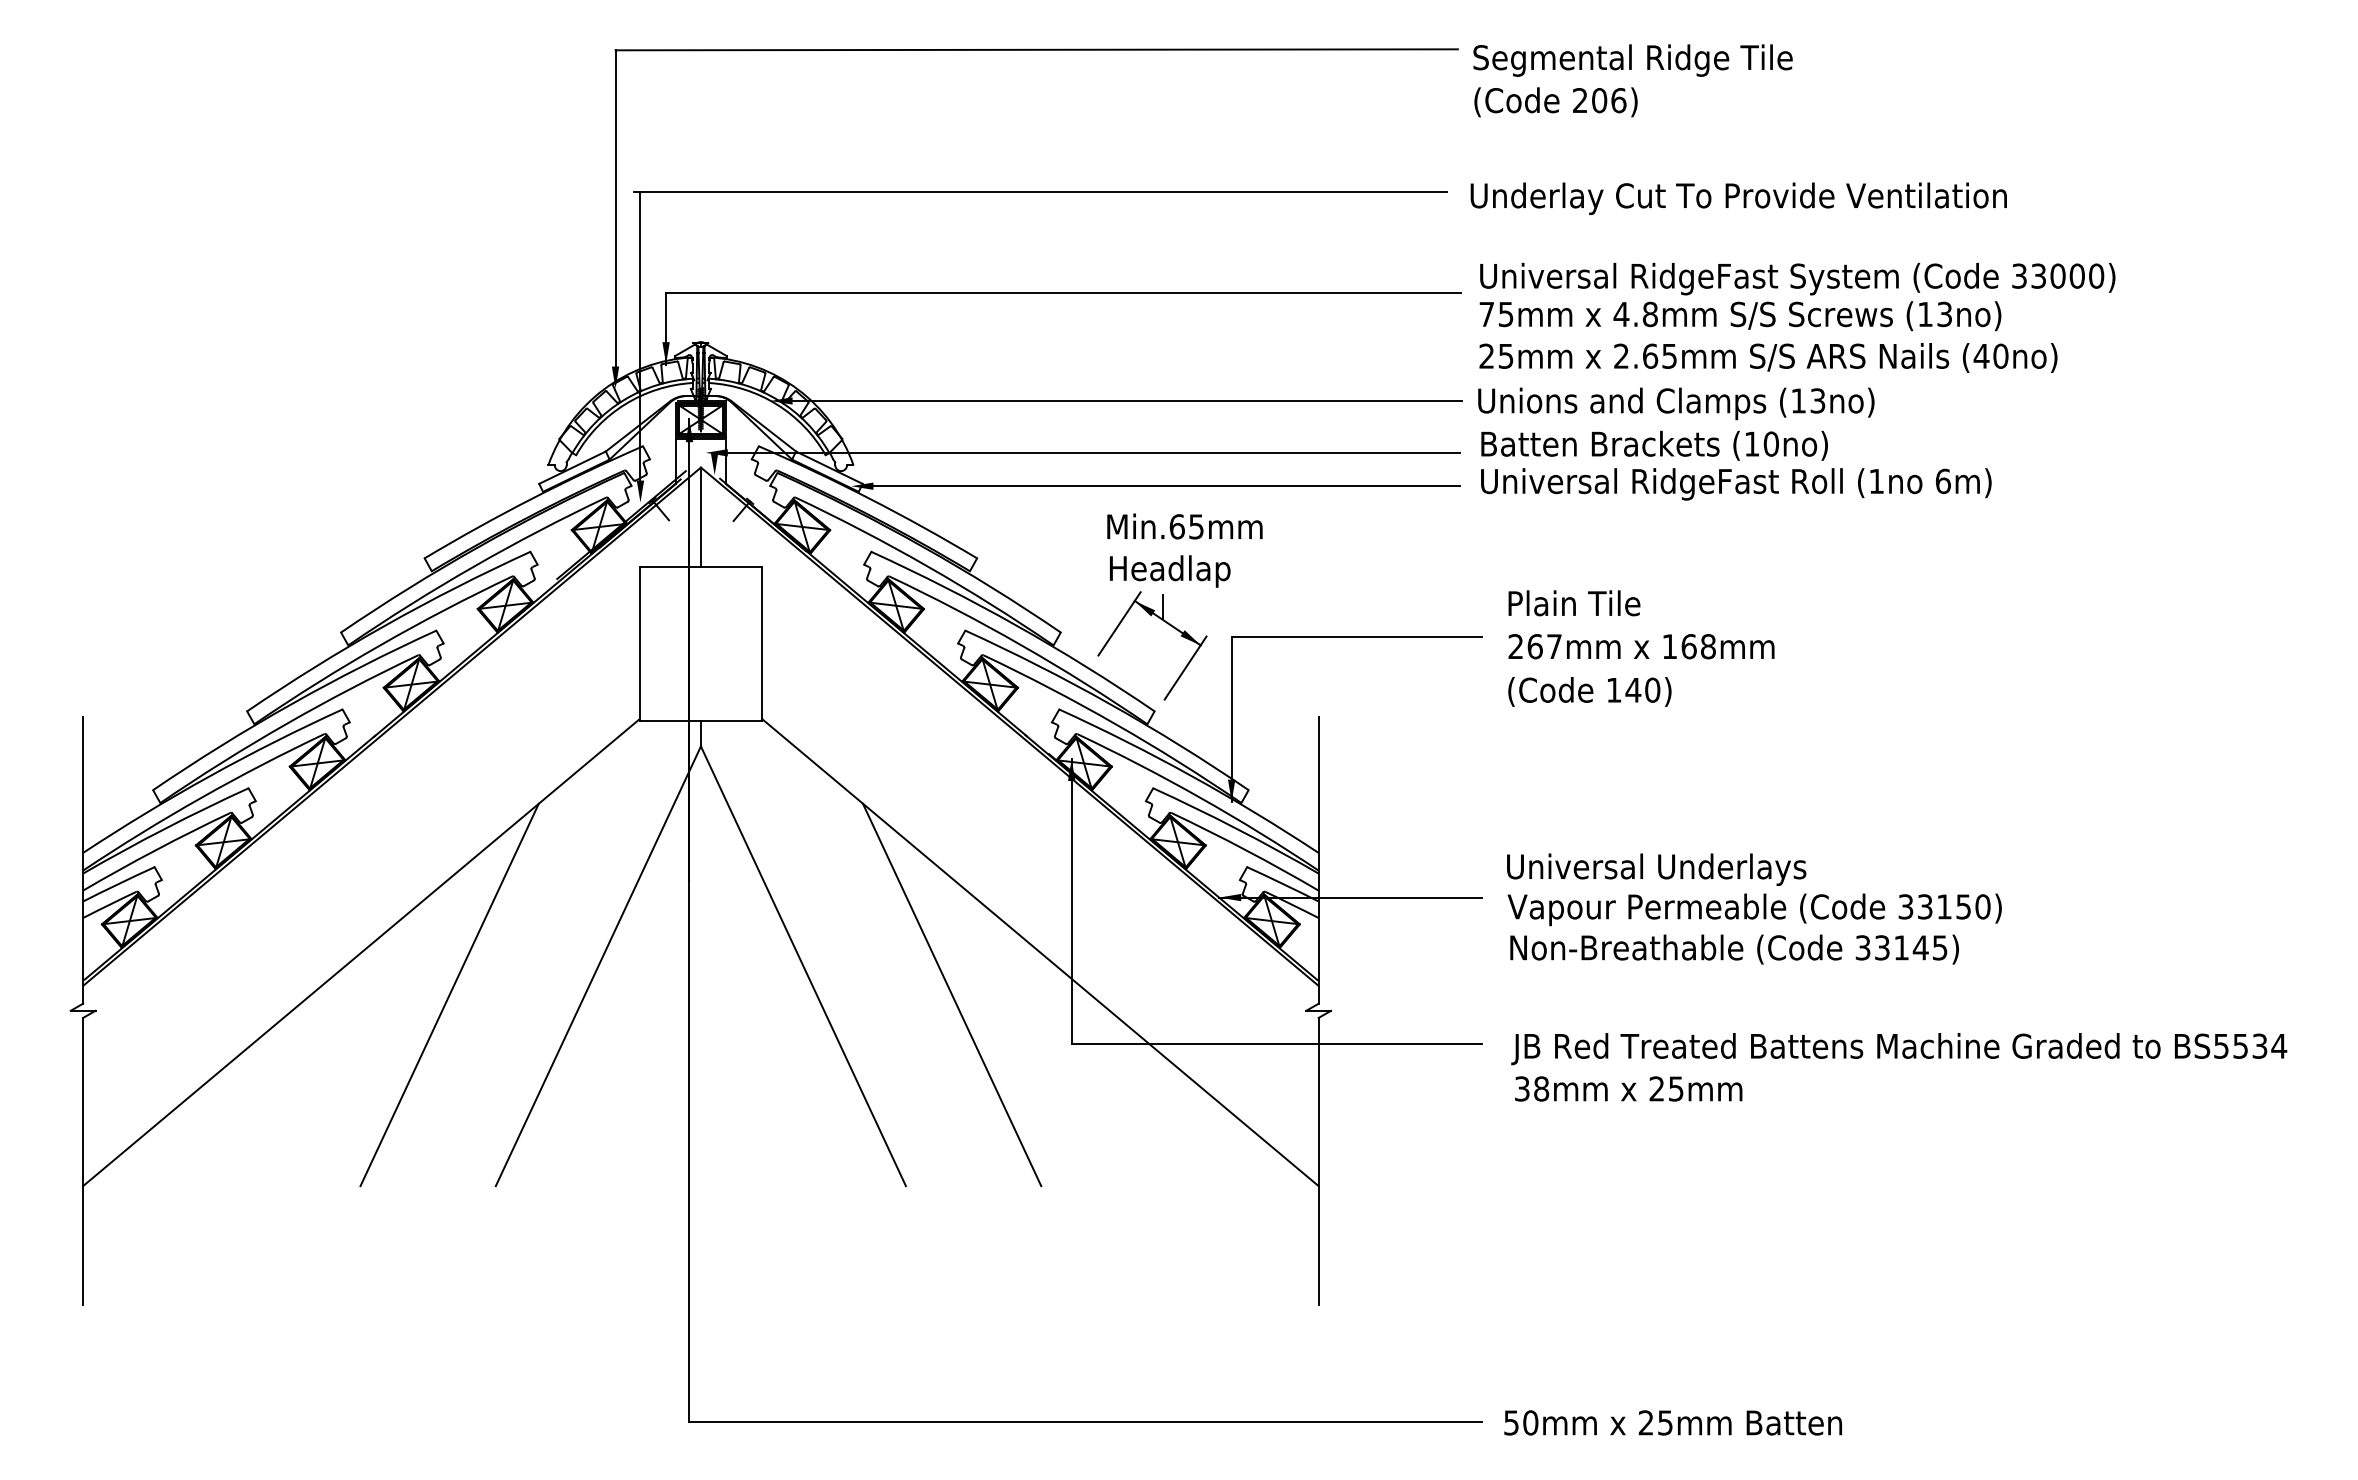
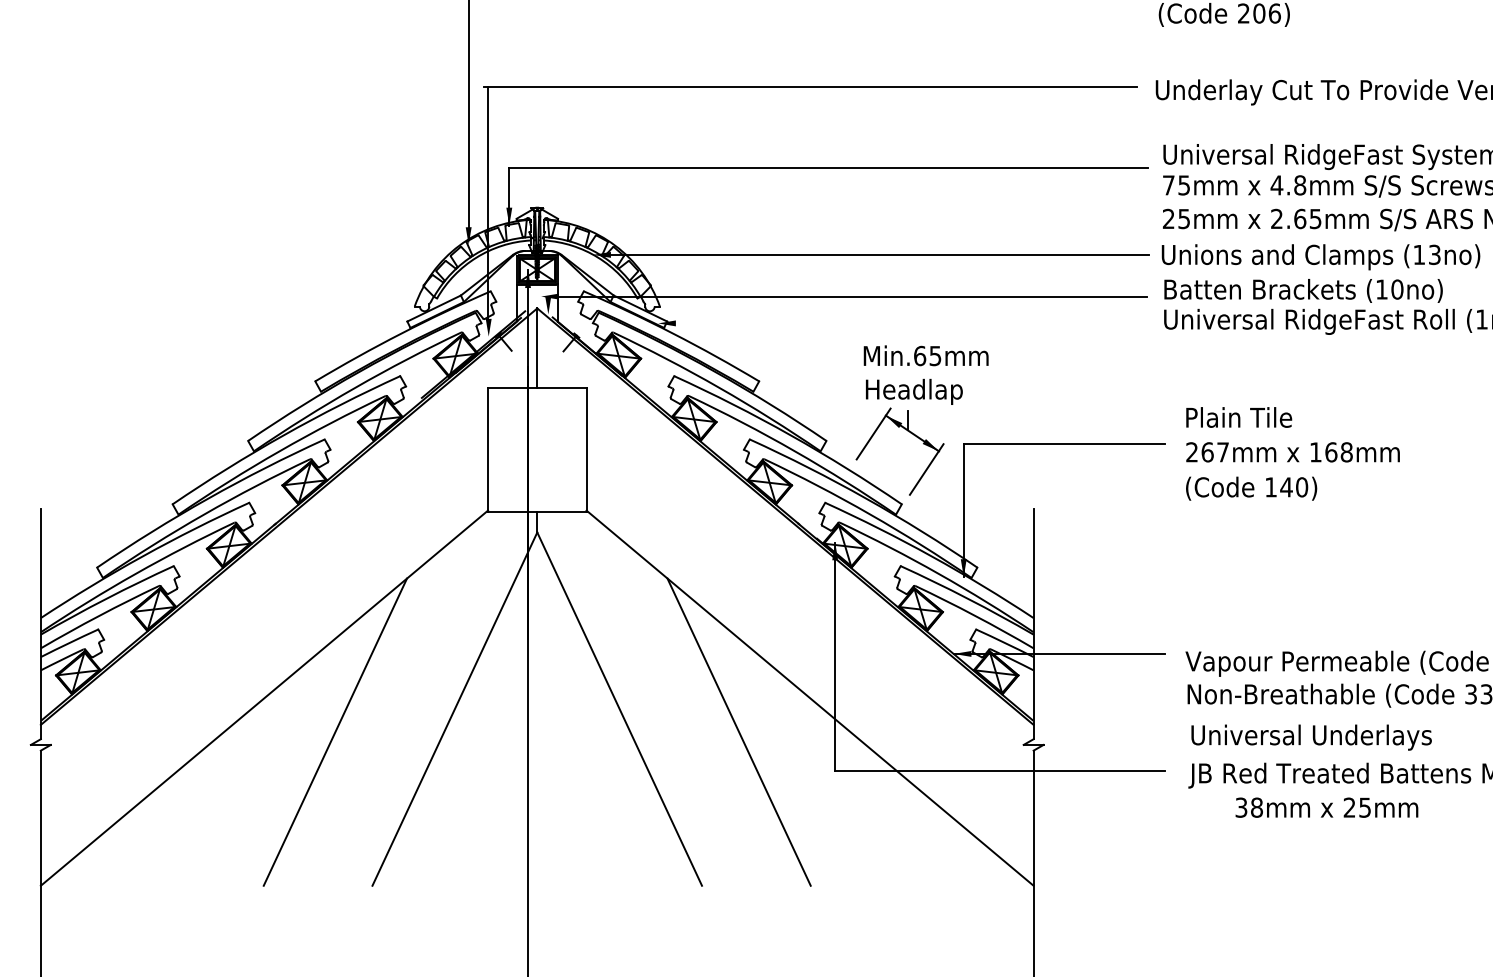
line: (1161, 486) -> (907, 323), removed
text: (1656, 869) -> (1311, 737), moved
text: (1628, 1088) -> (1326, 807), moved

